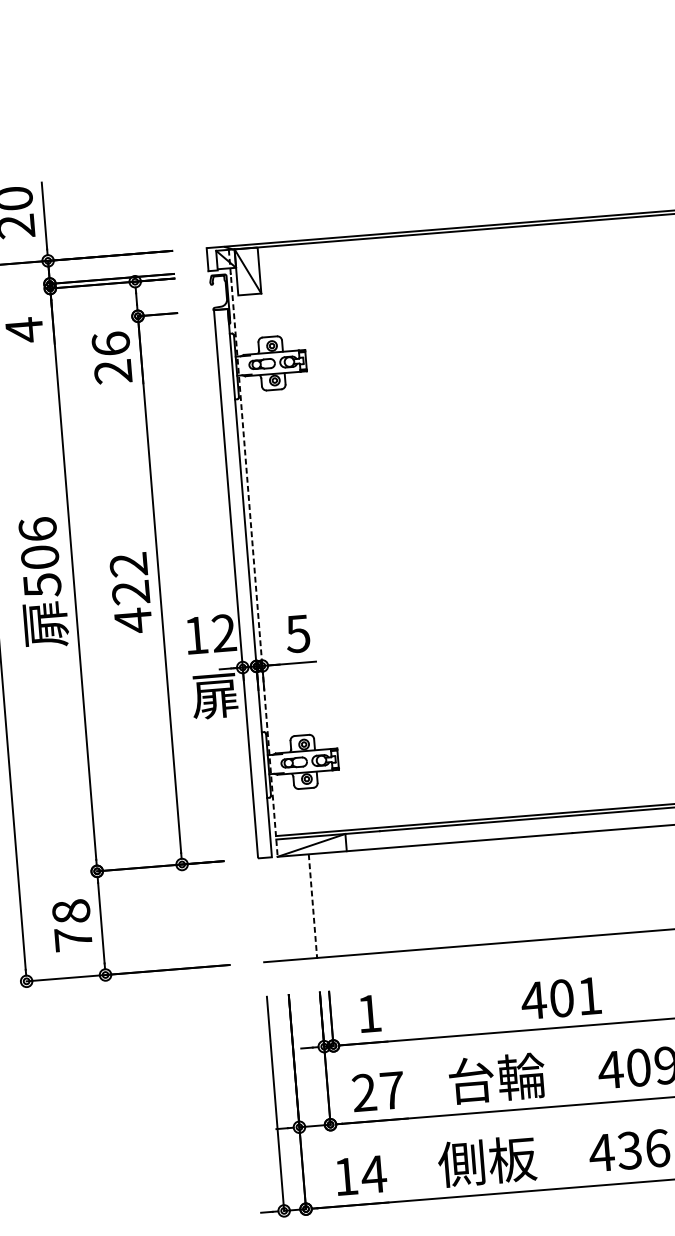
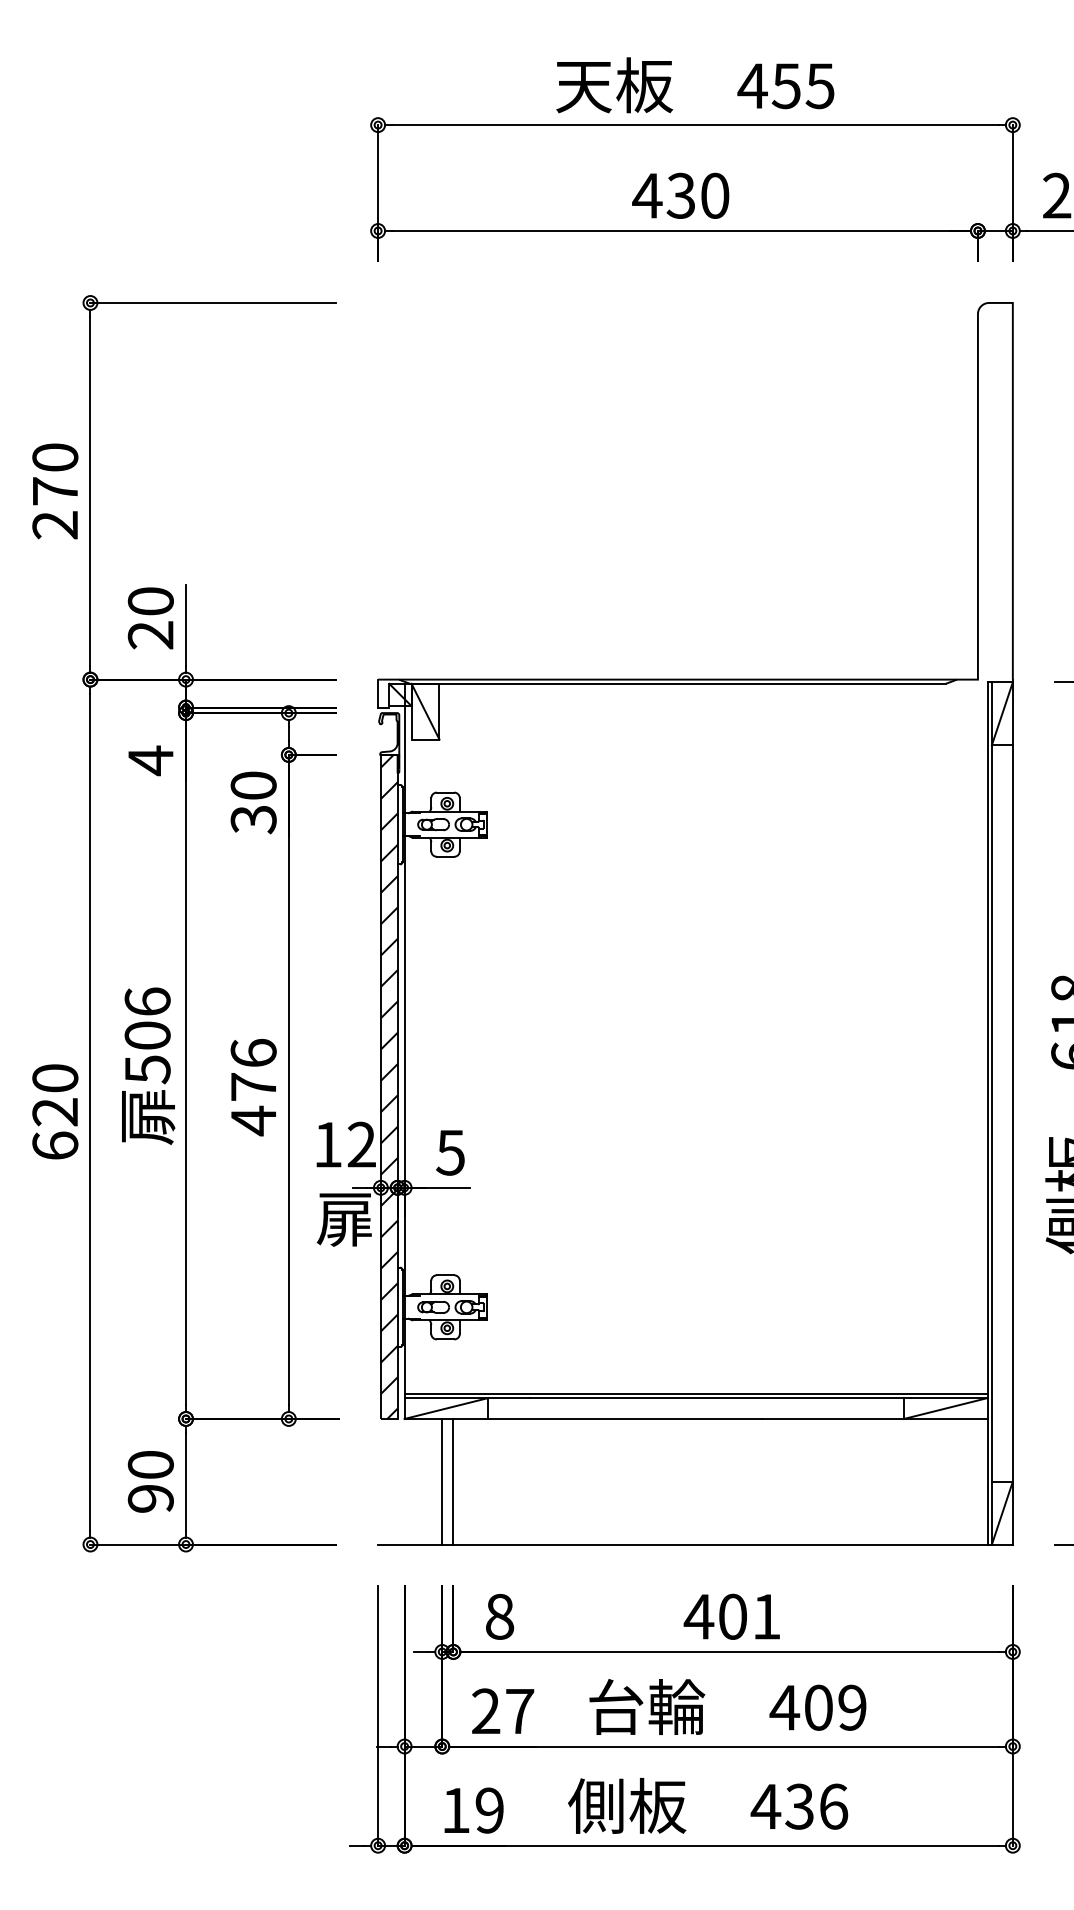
text: (111, 357) -> (253, 802), 26 -> 30
line: (253, 553) -> (404, 1051), dashed -> solid
text: (129, 578) -> (253, 1069), 422 -> 476
hatch: (242, 583) -> (388, 1086), added
line: (313, 905) -> (442, 1481), dashed -> solid
line: (322, 905) -> (453, 1481), added
text: (72, 925) -> (150, 1481), 78 -> 90
text: (369, 1013) -> (500, 1616), 1 -> 8
text: (373, 1174) -> (489, 1810), 14 -> 19

